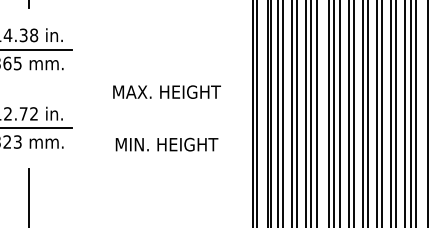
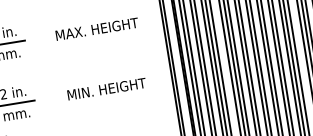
text: (166, 91) -> (96, 28), moved
text: (166, 144) -> (106, 89), moved

